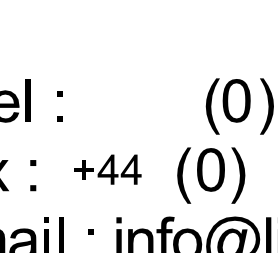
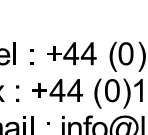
part: (134, 100) -> (71, 53), added
fill: (259, 167) -> (138, 89), added
part: (108, 169) -> (57, 90), size x1.43

